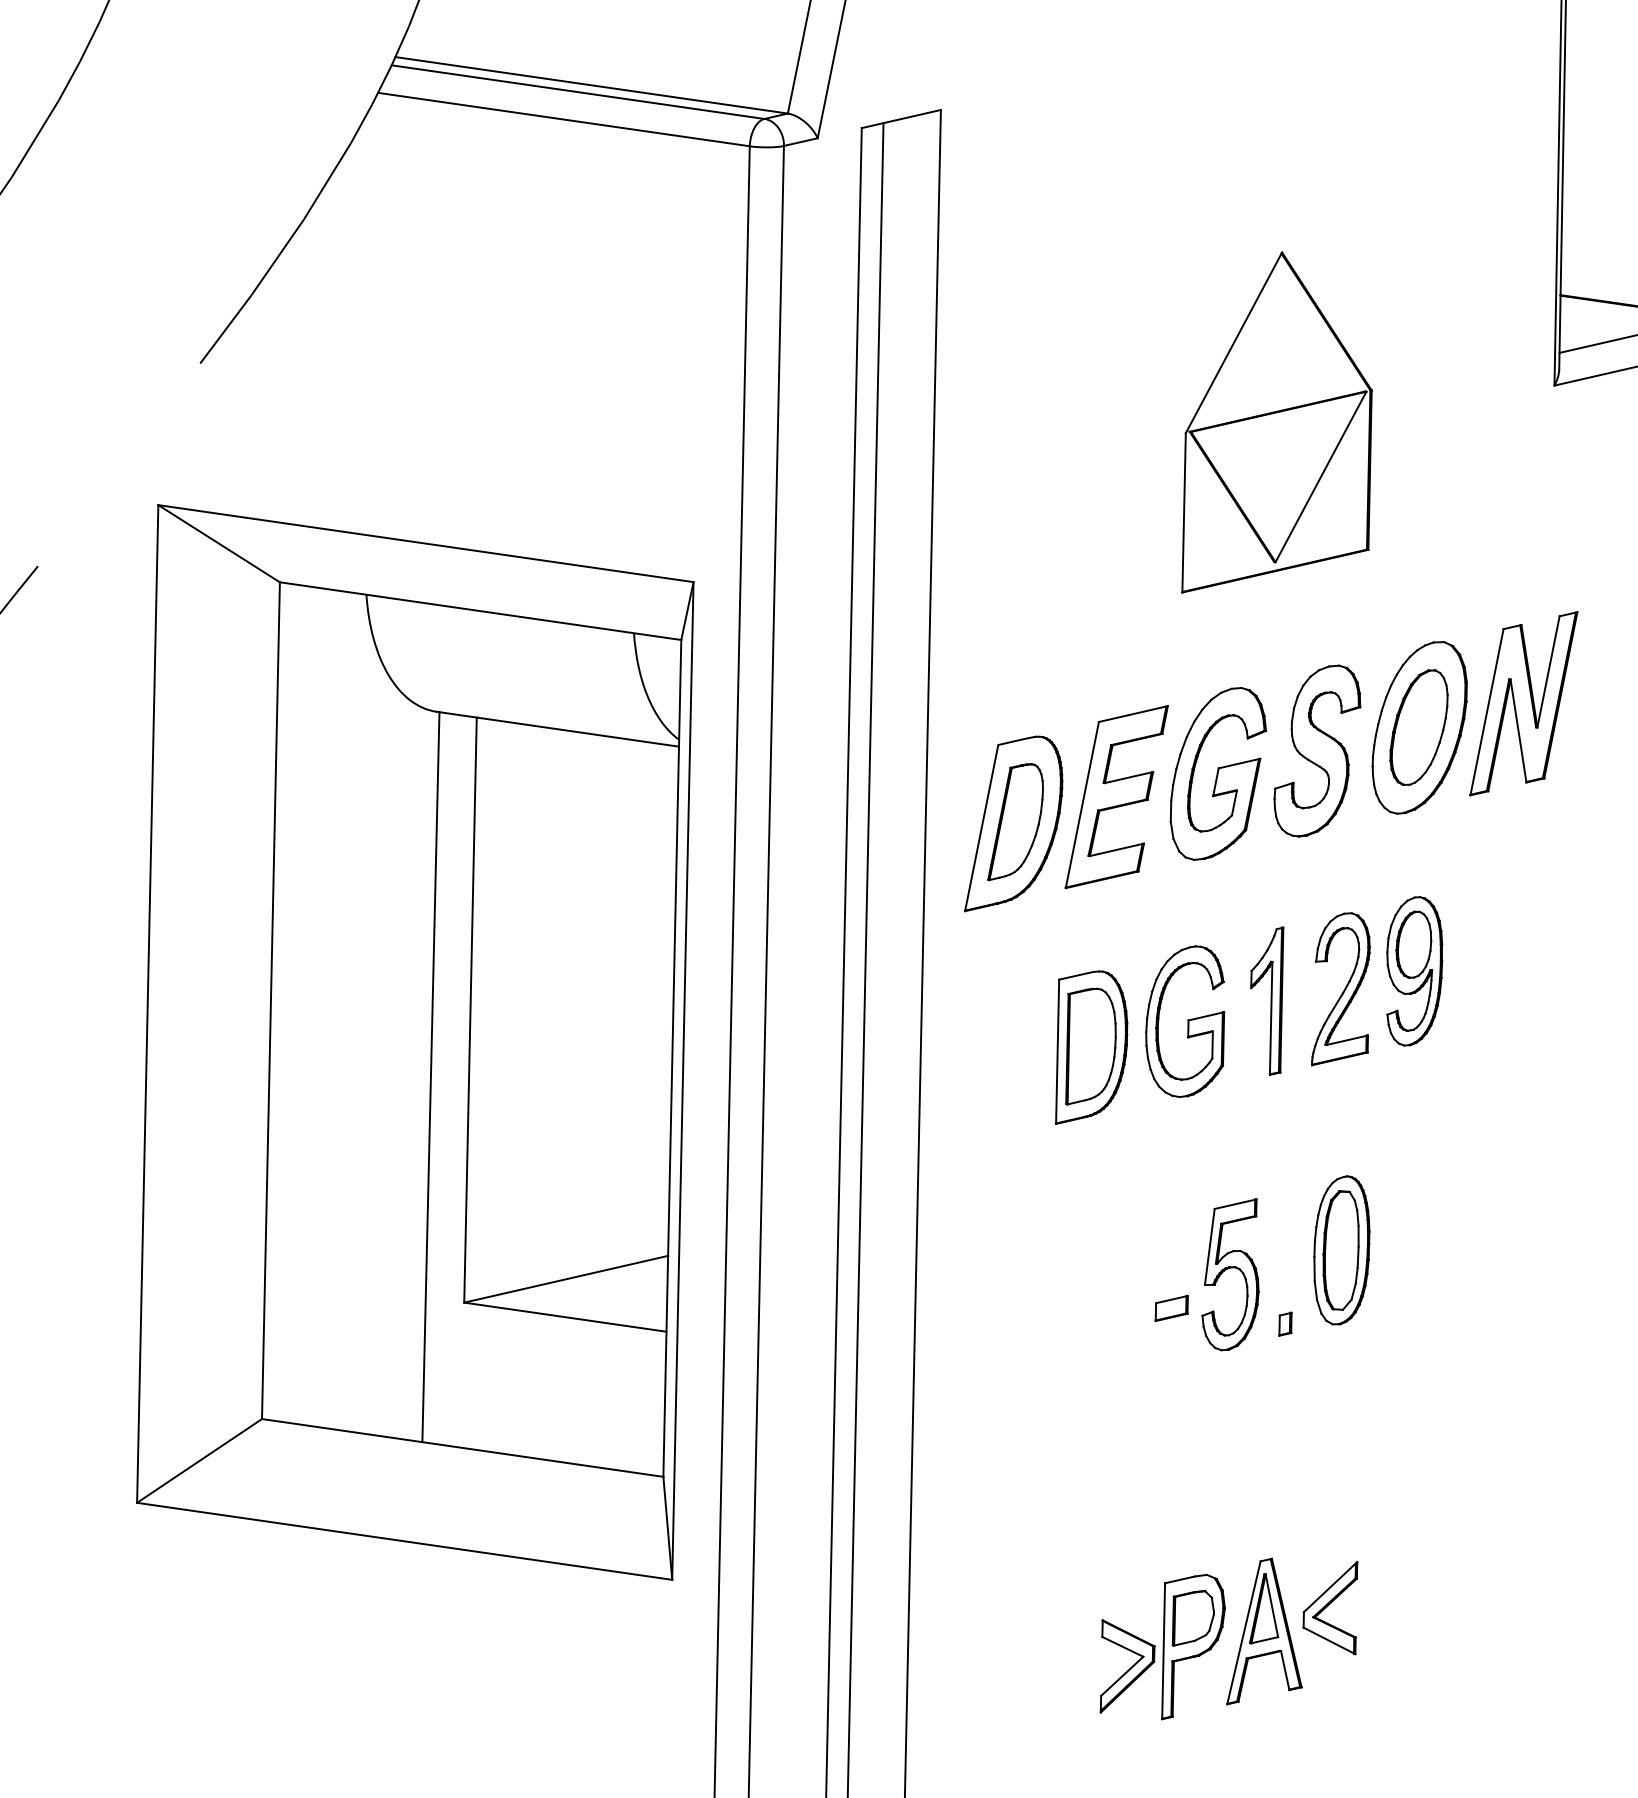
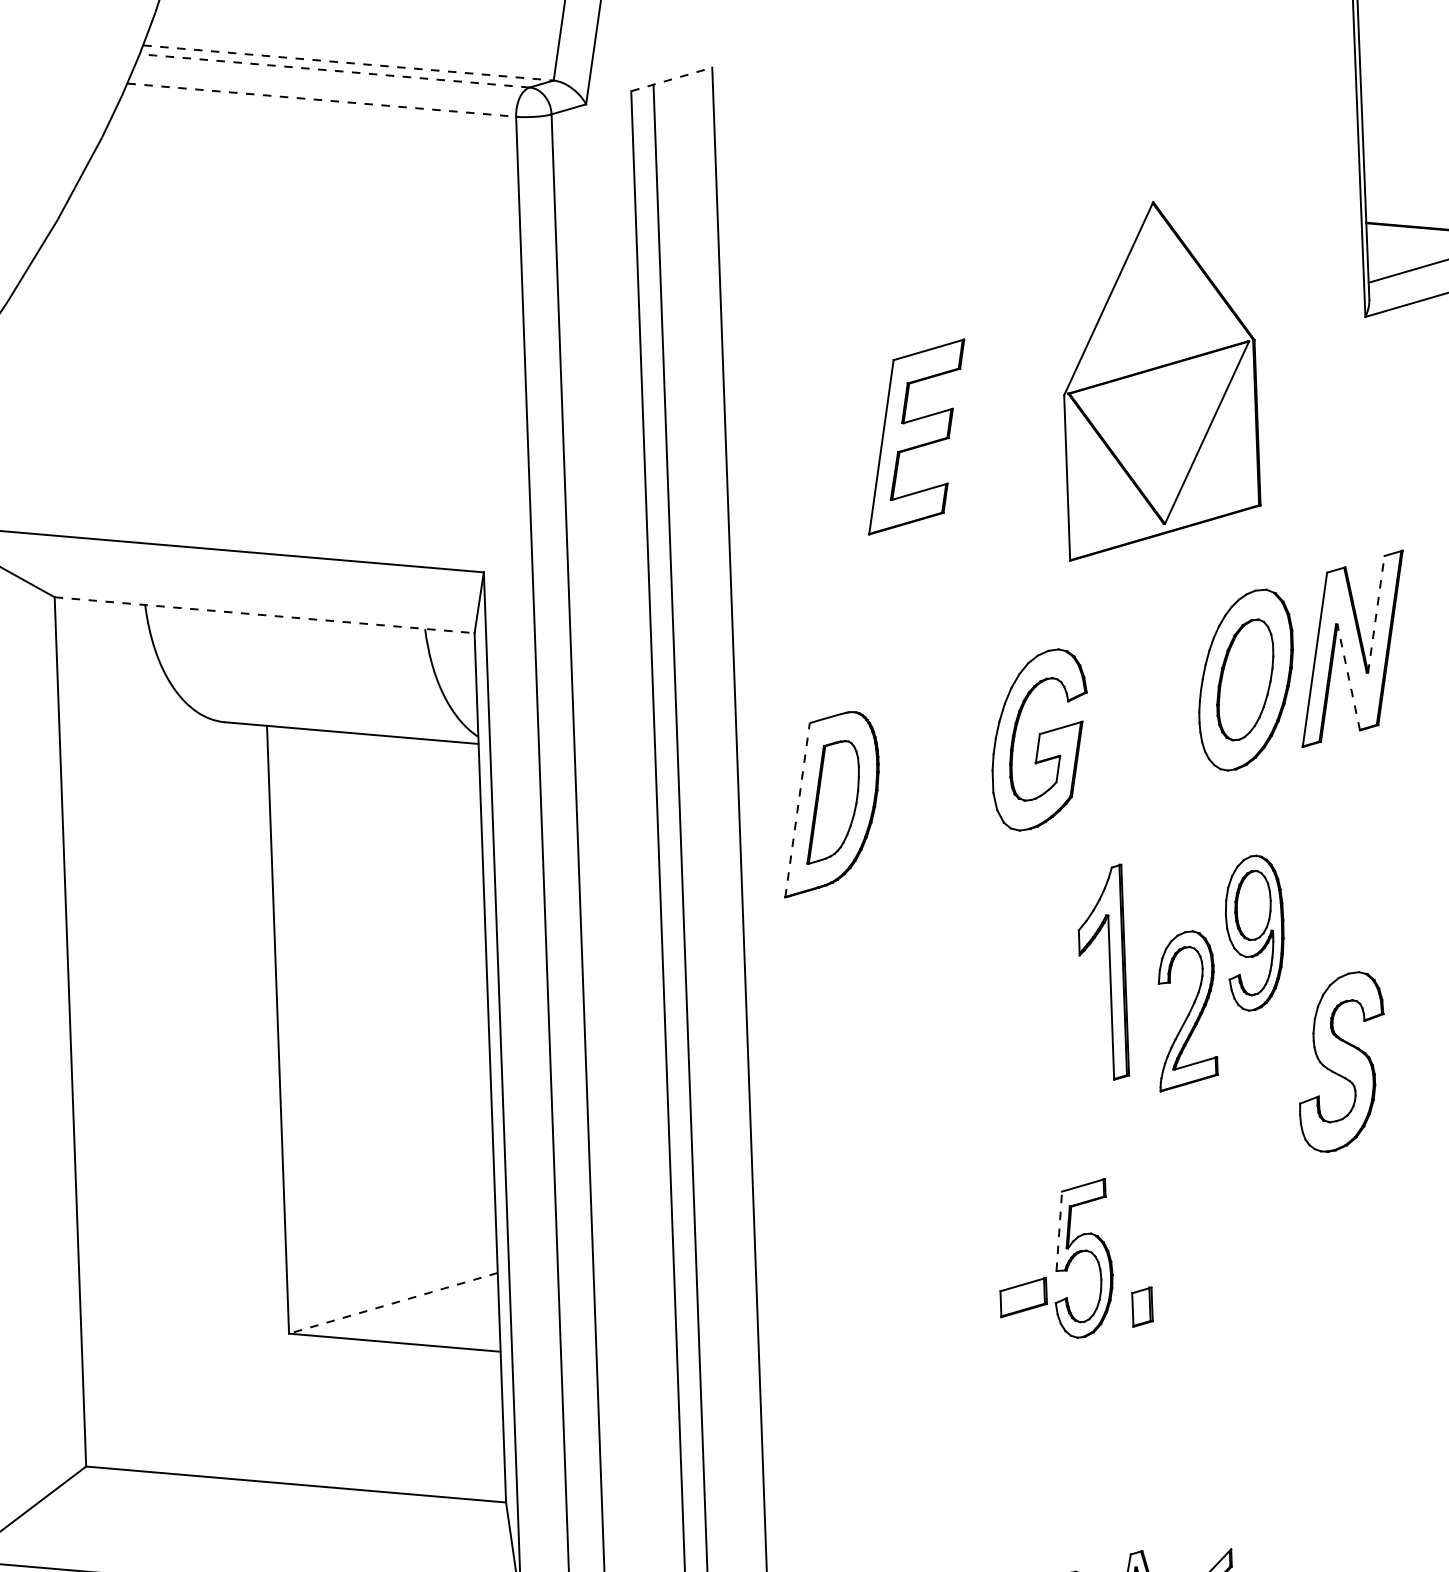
line: (592, 85) -> (349, 63), solid -> dashed
line: (577, 92) -> (334, 71), solid -> dashed
line: (564, 119) -> (322, 100), solid -> dashed
line: (901, 119) -> (671, 79), solid -> dashed
part: (1276, 422) -> (1157, 378), moved
line: (480, 611) -> (264, 615), solid -> dashed
line: (1548, 671) -> (1376, 613), solid -> dashed
line: (1518, 730) -> (1348, 676), solid -> dashed
part: (1317, 750) -> (1341, 1061), moved
part: (1116, 797) -> (916, 437), moved
line: (981, 828) -> (797, 810), solid -> dashed
part: (1340, 989) -> (1185, 1011), moved
part: (1267, 1000) -> (1104, 972), size x1.4
part: (1185, 1021) -> (1020, 998), removed
part: (1091, 1047) -> (924, 1031), removed
line: (430, 1076) -> (240, 1101), removed
line: (1209, 1246) -> (1058, 1230), solid -> dashed
part: (1341, 1250) -> (1196, 1227), removed
line: (566, 1279) -> (393, 1303), solid -> dashed
part: (1171, 1307) -> (1023, 1296), size x1.4
part: (1285, 1323) -> (1142, 1306), size x1.6

